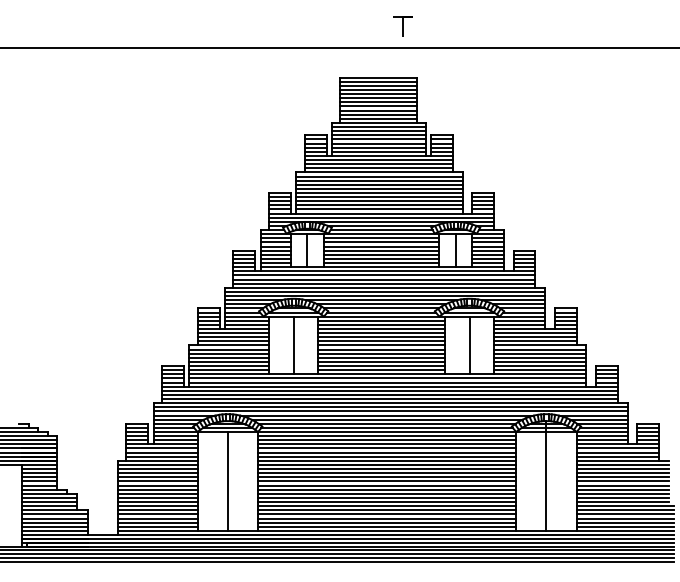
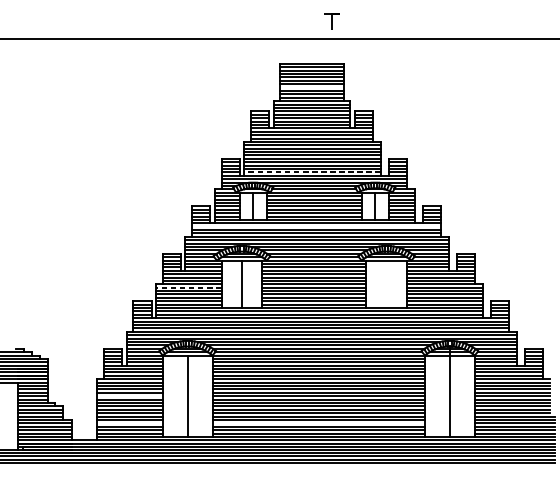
line: (378, 106) -> (311, 87), removed
line: (379, 209) -> (312, 172), solid -> dashed
line: (384, 275) -> (316, 226), removed
line: (469, 345) -> (386, 284), removed
line: (229, 349) -> (189, 287), solid -> dashed
line: (157, 481) -> (129, 396), removed
line: (157, 514) -> (129, 423), removed
line: (387, 514) -> (319, 423), removed

